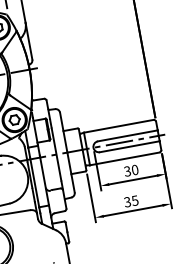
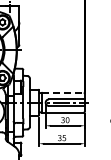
line: (118, 125) -> (62, 92), solid -> dashed

